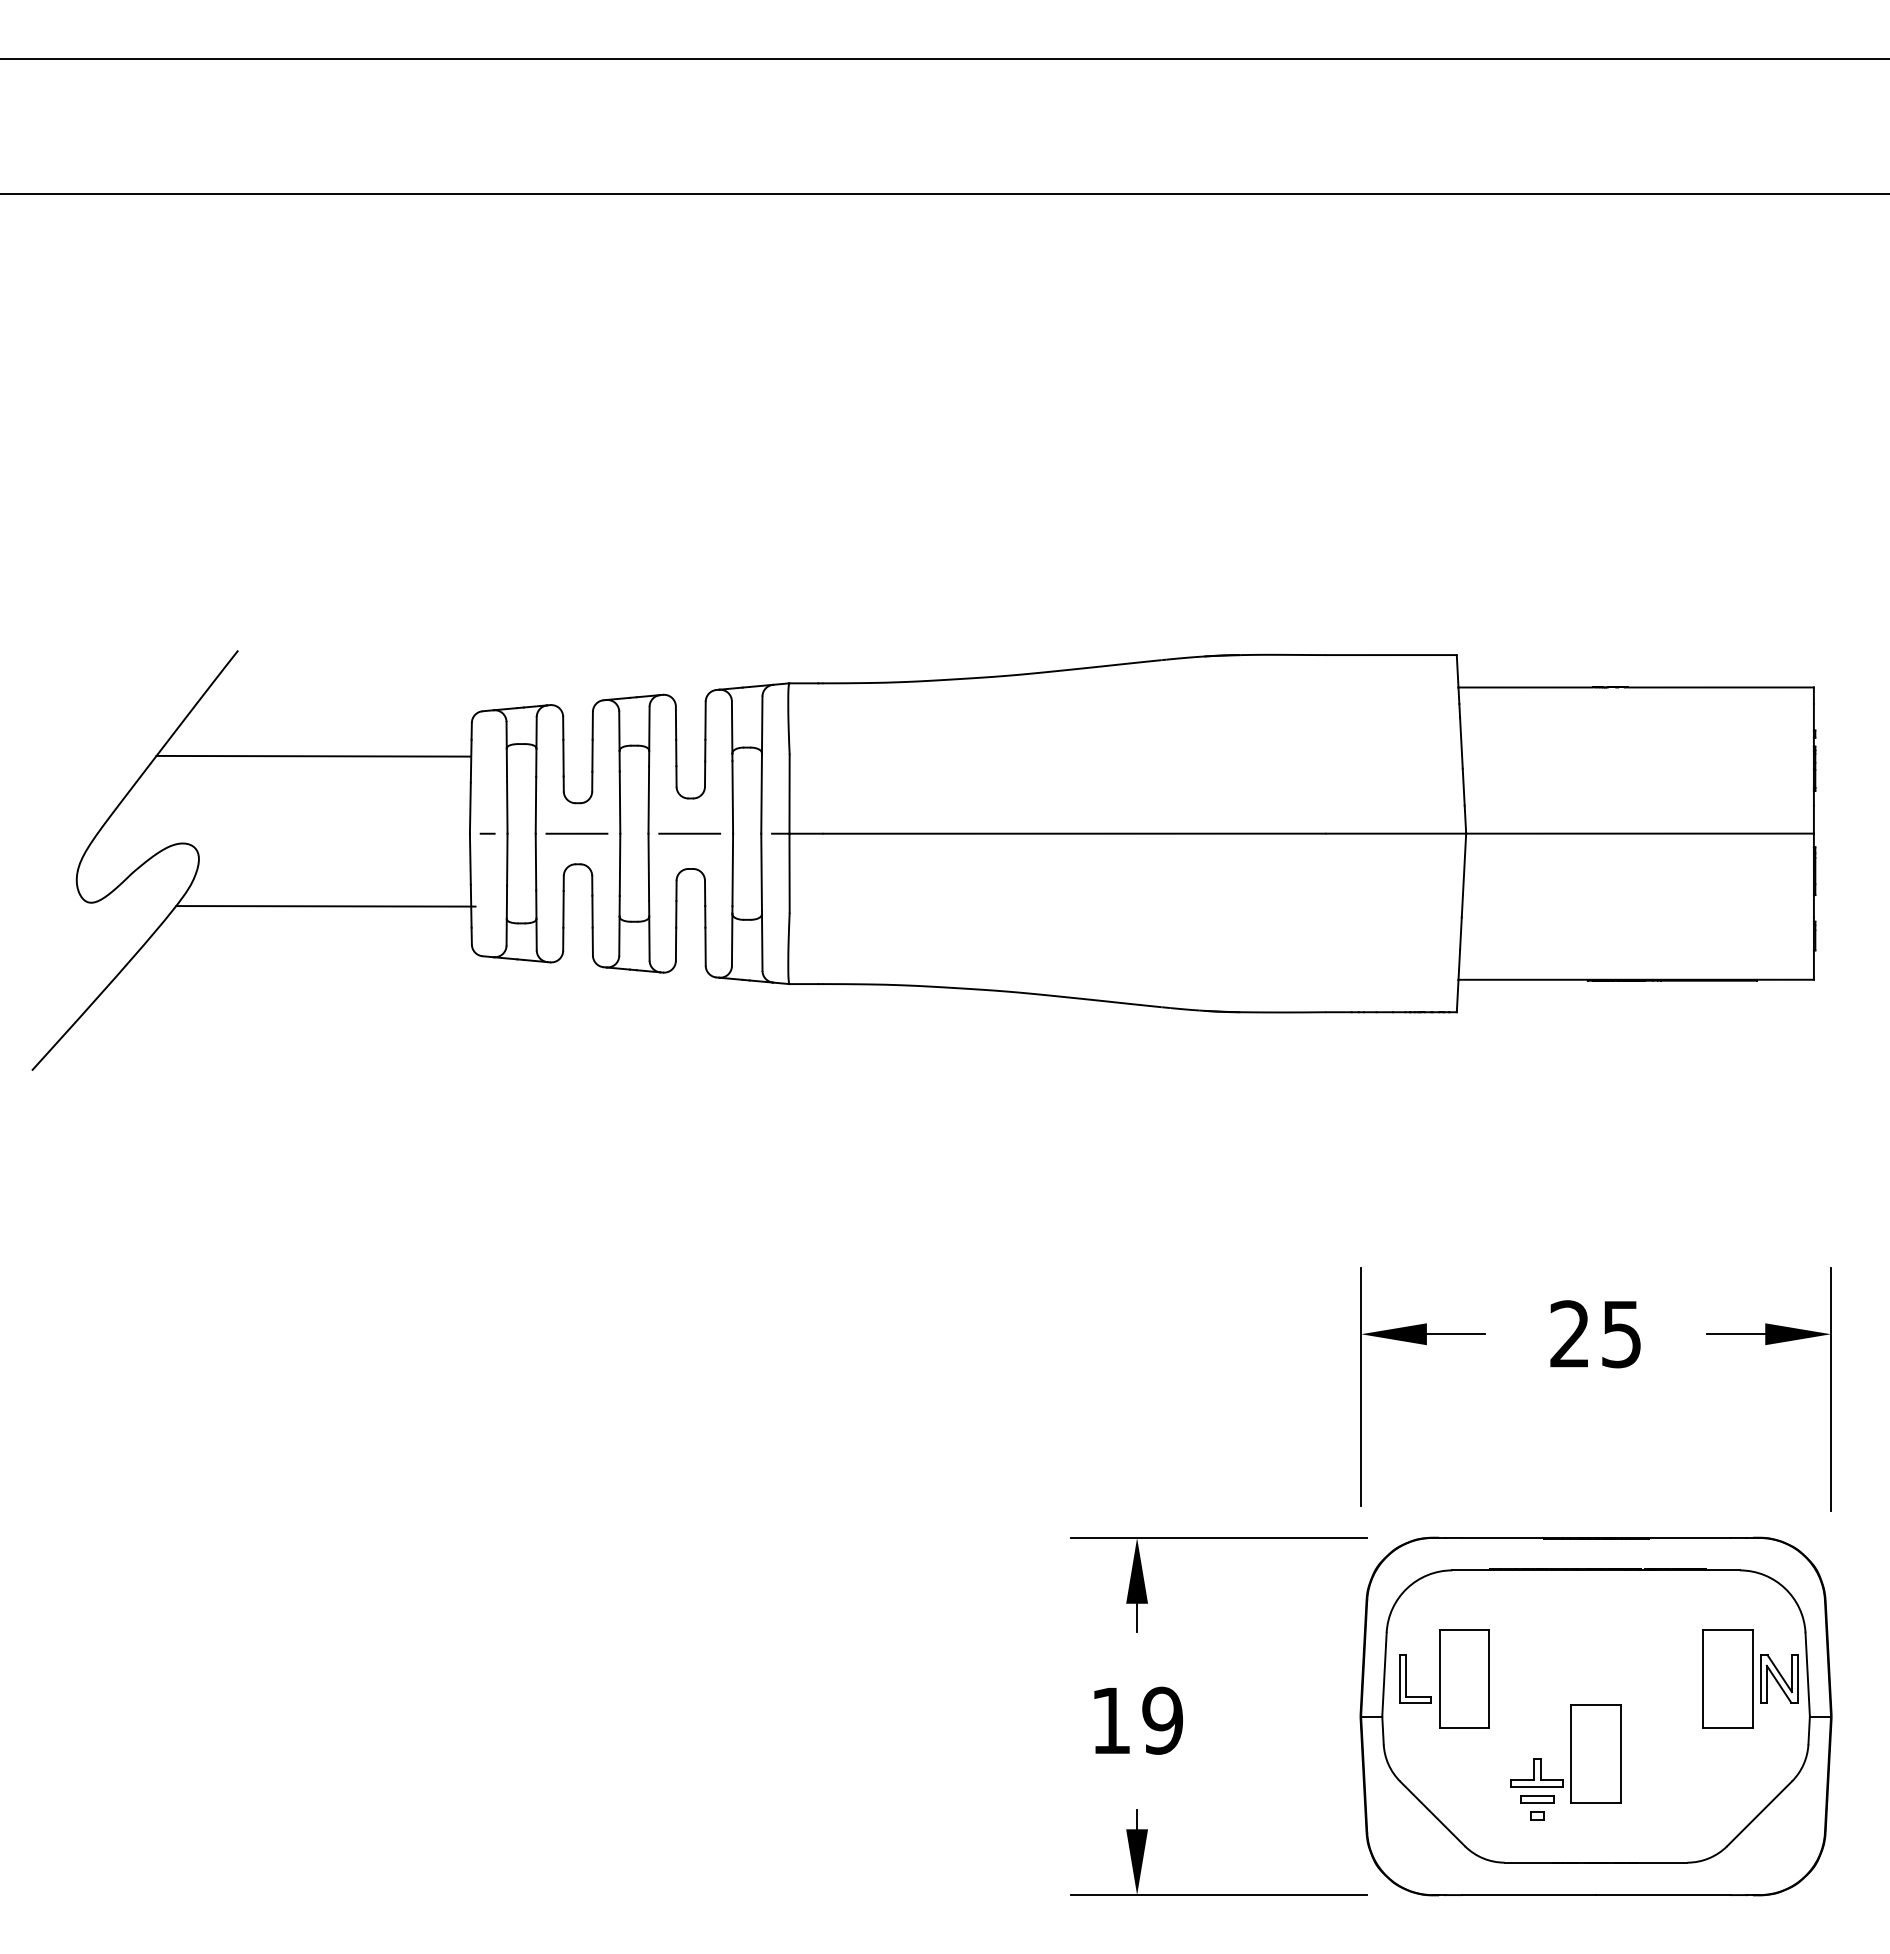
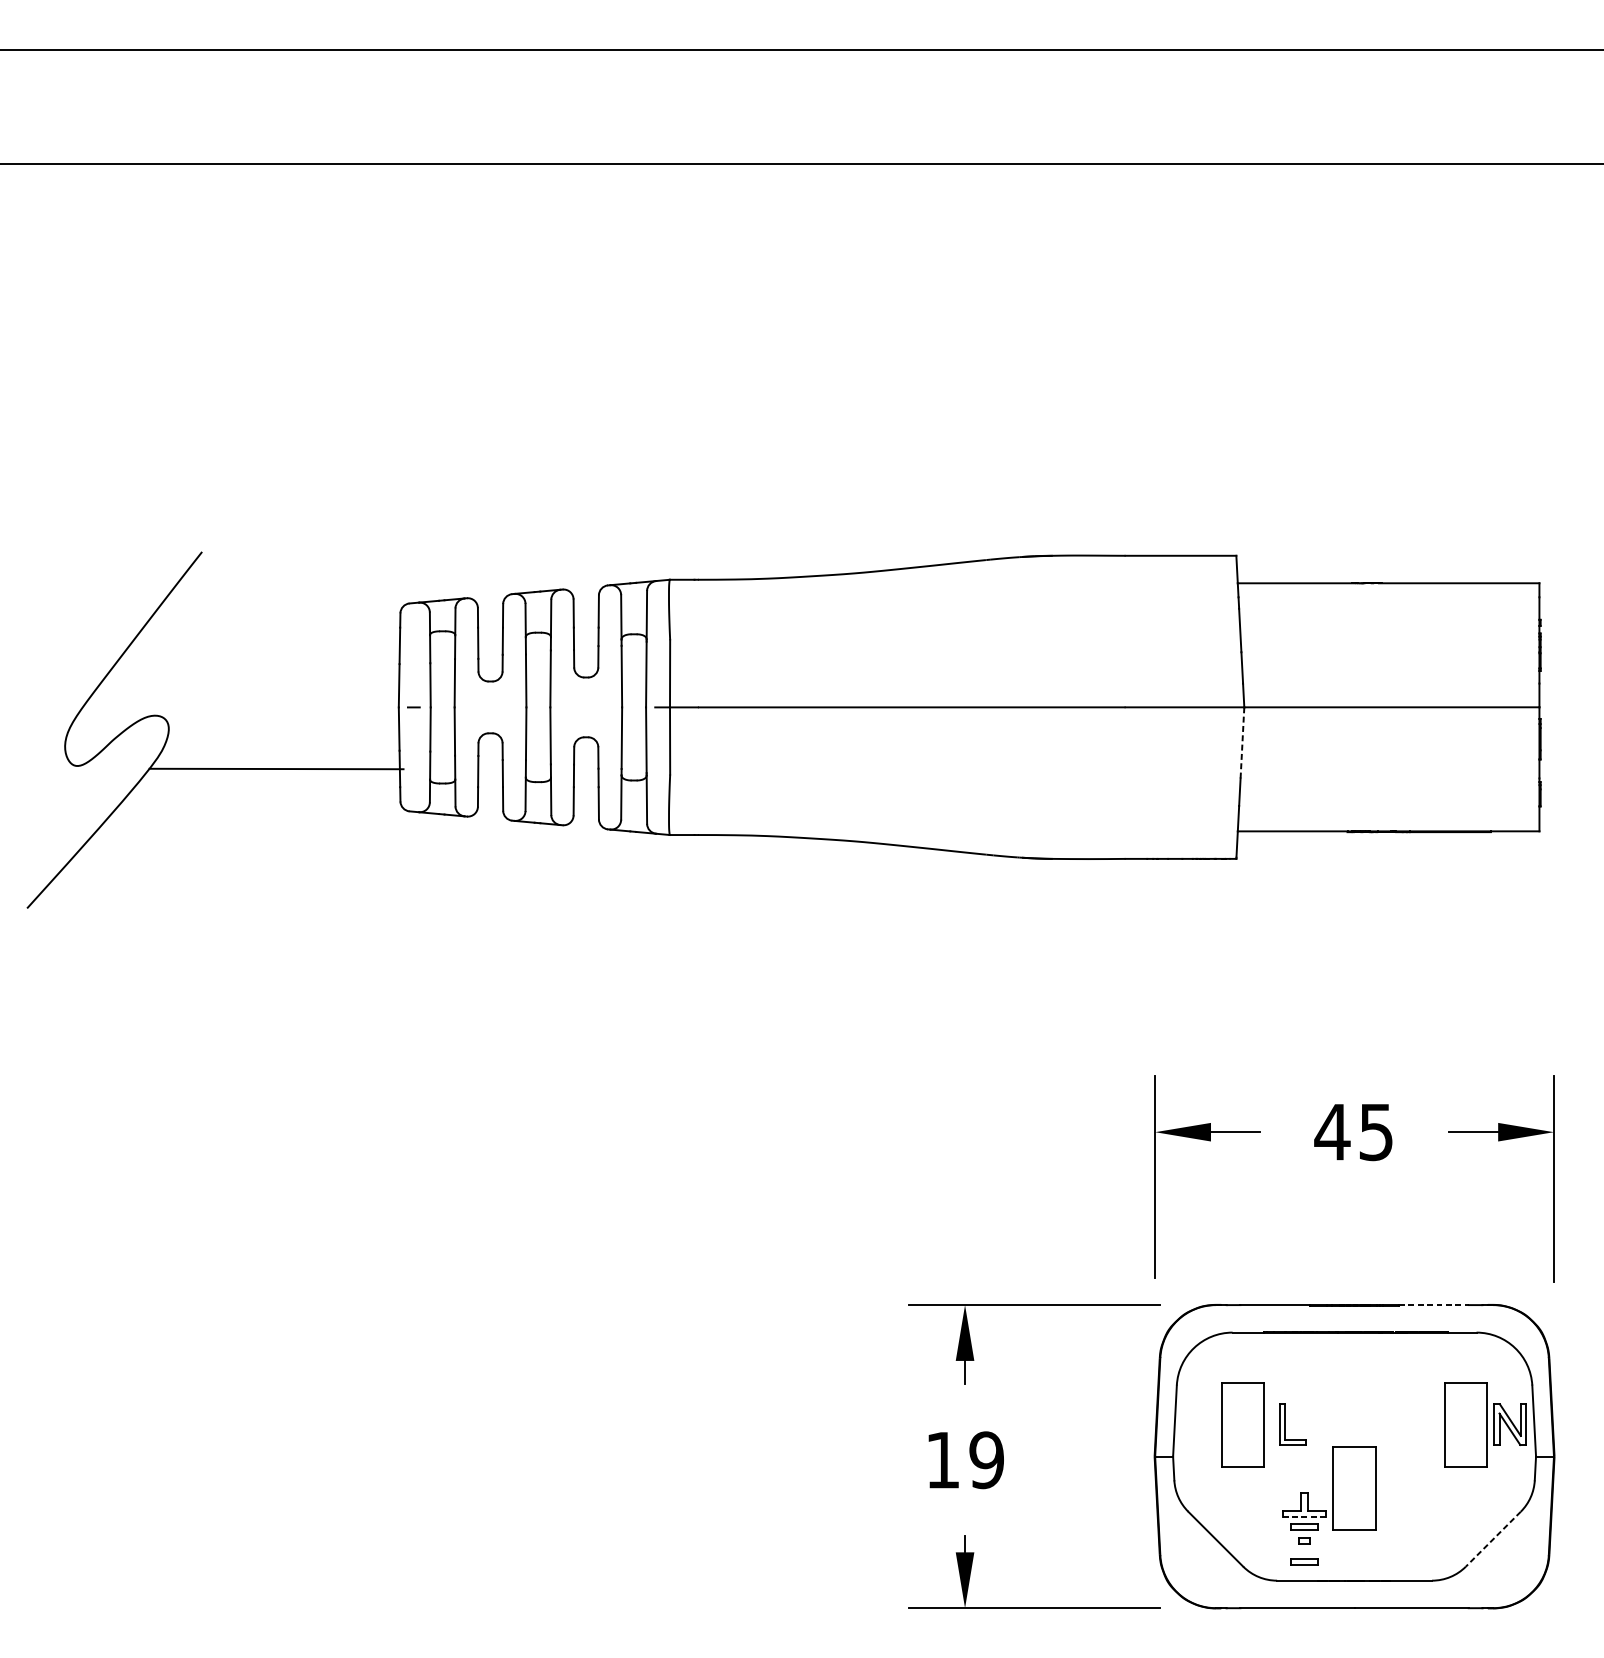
line: (313, 755) -> (266, 641), removed
line: (576, 833) -> (489, 707), removed
line: (689, 833) -> (585, 707), removed
line: (1463, 875) -> (1242, 742), solid -> dashed
text: (1569, 1333) -> (1332, 1131), 25 -> 45
line: (1689, 1537) -> (1433, 1304), solid -> dashed
part: (1406, 1678) -> (1285, 1424), moved
line: (1537, 1787) -> (1304, 1516), solid -> dashed
line: (1759, 1813) -> (1493, 1538), solid -> dashed
part: (1537, 1840) -> (1304, 1561), added

